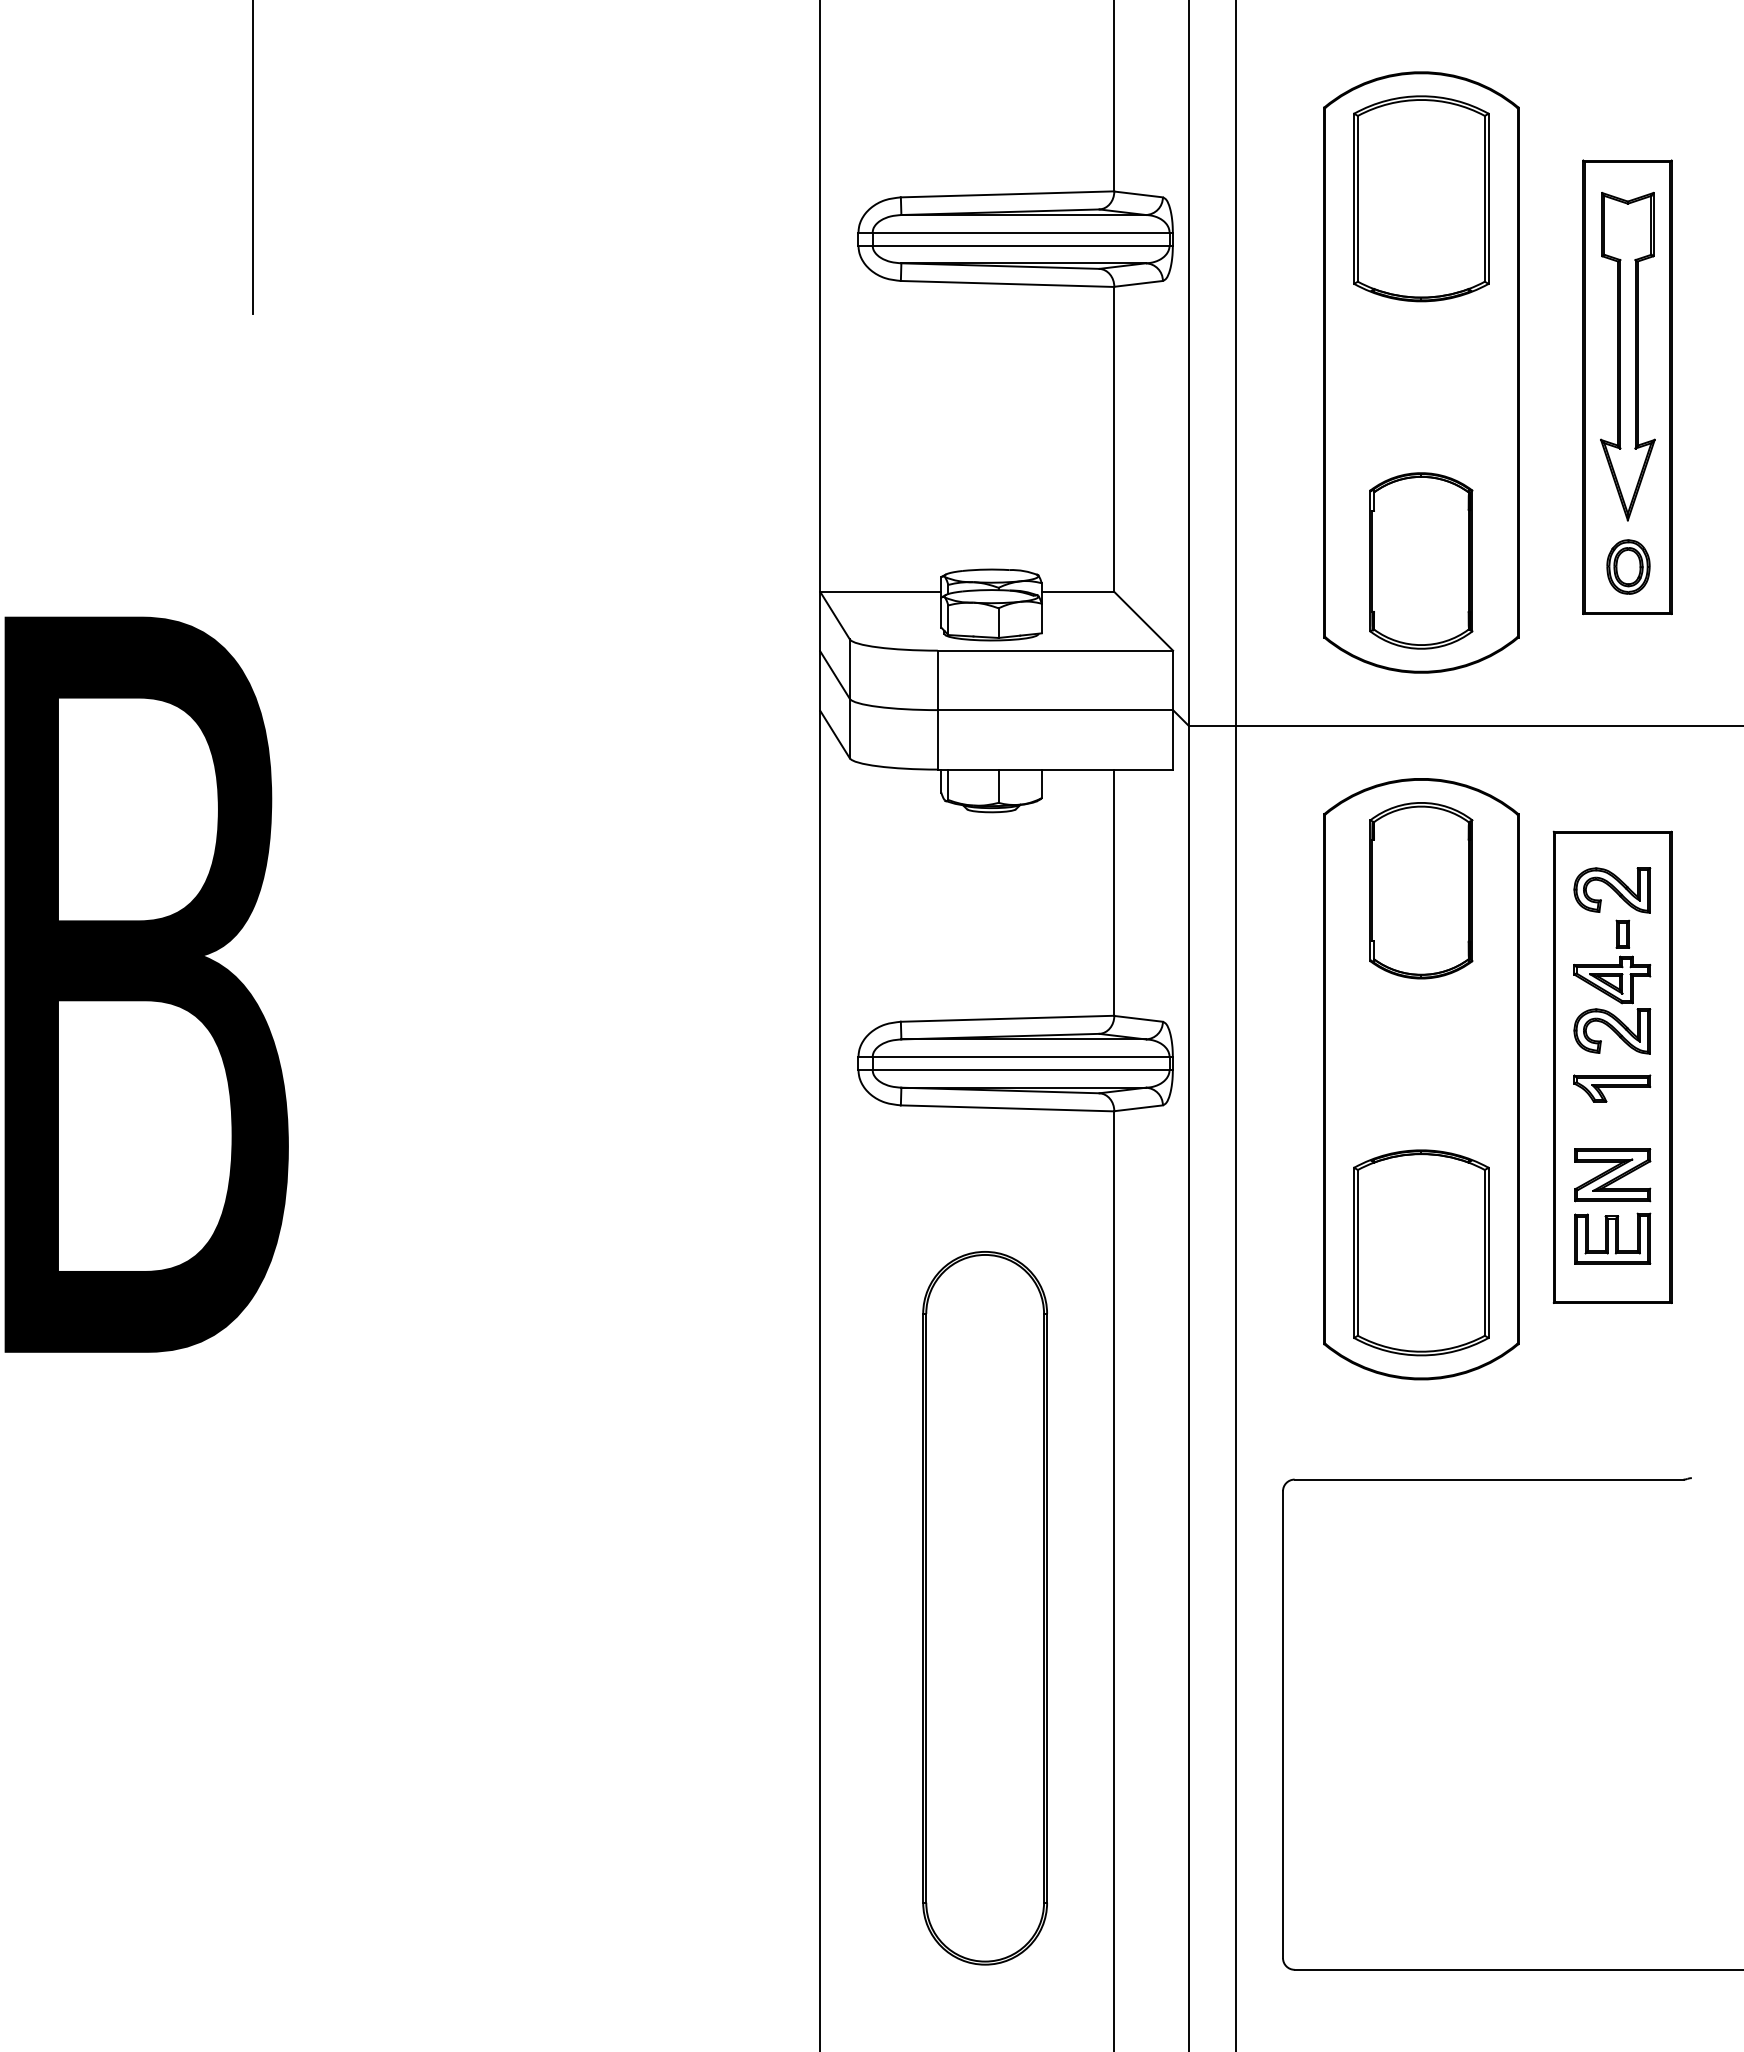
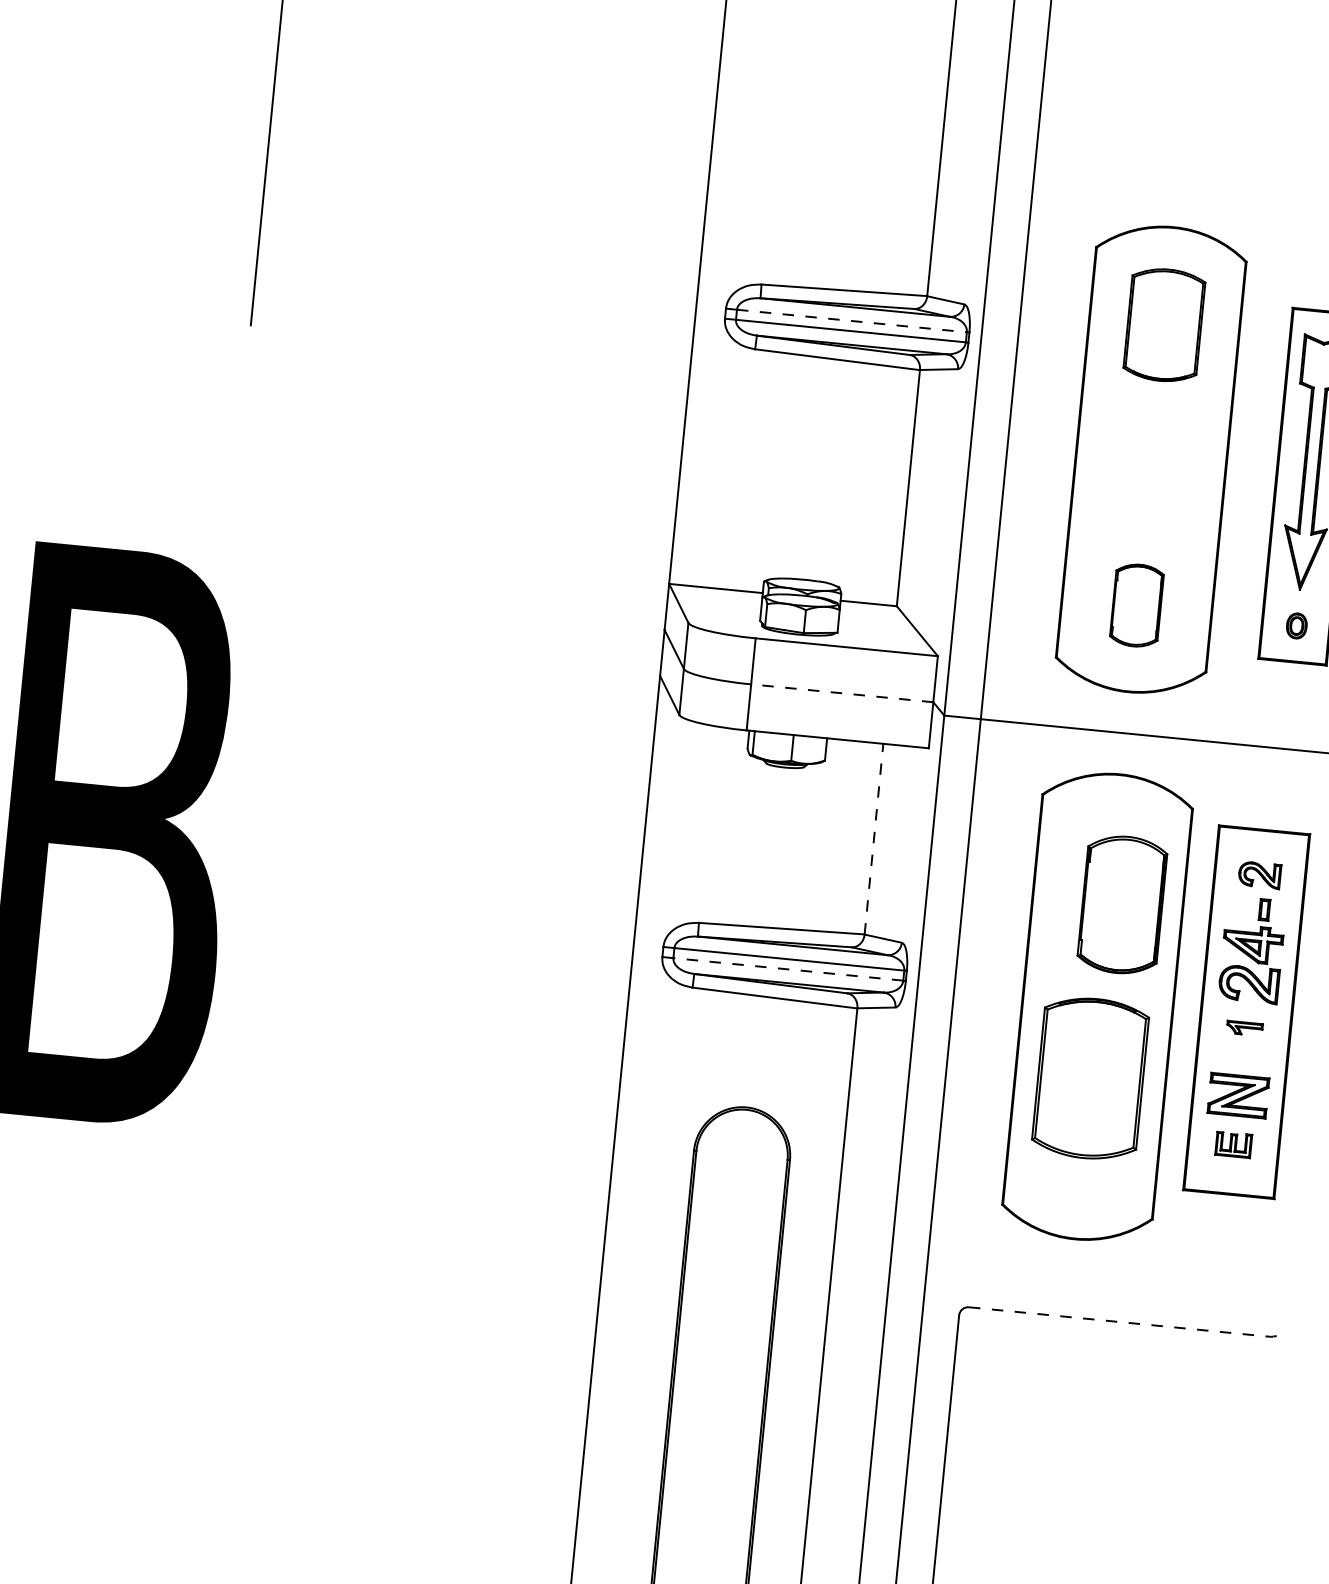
part: (1421, 198) -> (1164, 324), size x0.7
line: (1021, 232) -> (852, 320), solid -> dashed
part: (1421, 560) -> (1137, 605), size x0.6
part: (1628, 566) -> (1296, 625), size x0.6
line: (1055, 710) -> (842, 693), solid -> dashed
part: (1421, 890) -> (1122, 904), moved
part: (1612, 890) -> (1259, 875), size x0.7
line: (1114, 892) -> (874, 839), solid -> dashed
line: (1020, 1070) -> (787, 969), solid -> dashed
part: (1612, 1088) -> (1244, 1028), size x0.6
part: (1612, 1238) -> (1233, 1144), size x0.6
part: (1421, 1252) -> (1090, 1078), moved
line: (1489, 1479) -> (1119, 1321), solid -> dashed

